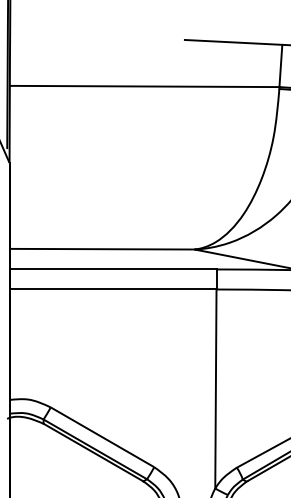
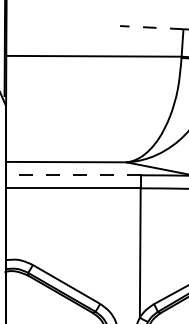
line: (233, 42) -> (151, 27), solid -> dashed
line: (113, 269) -> (73, 175), solid -> dashed

